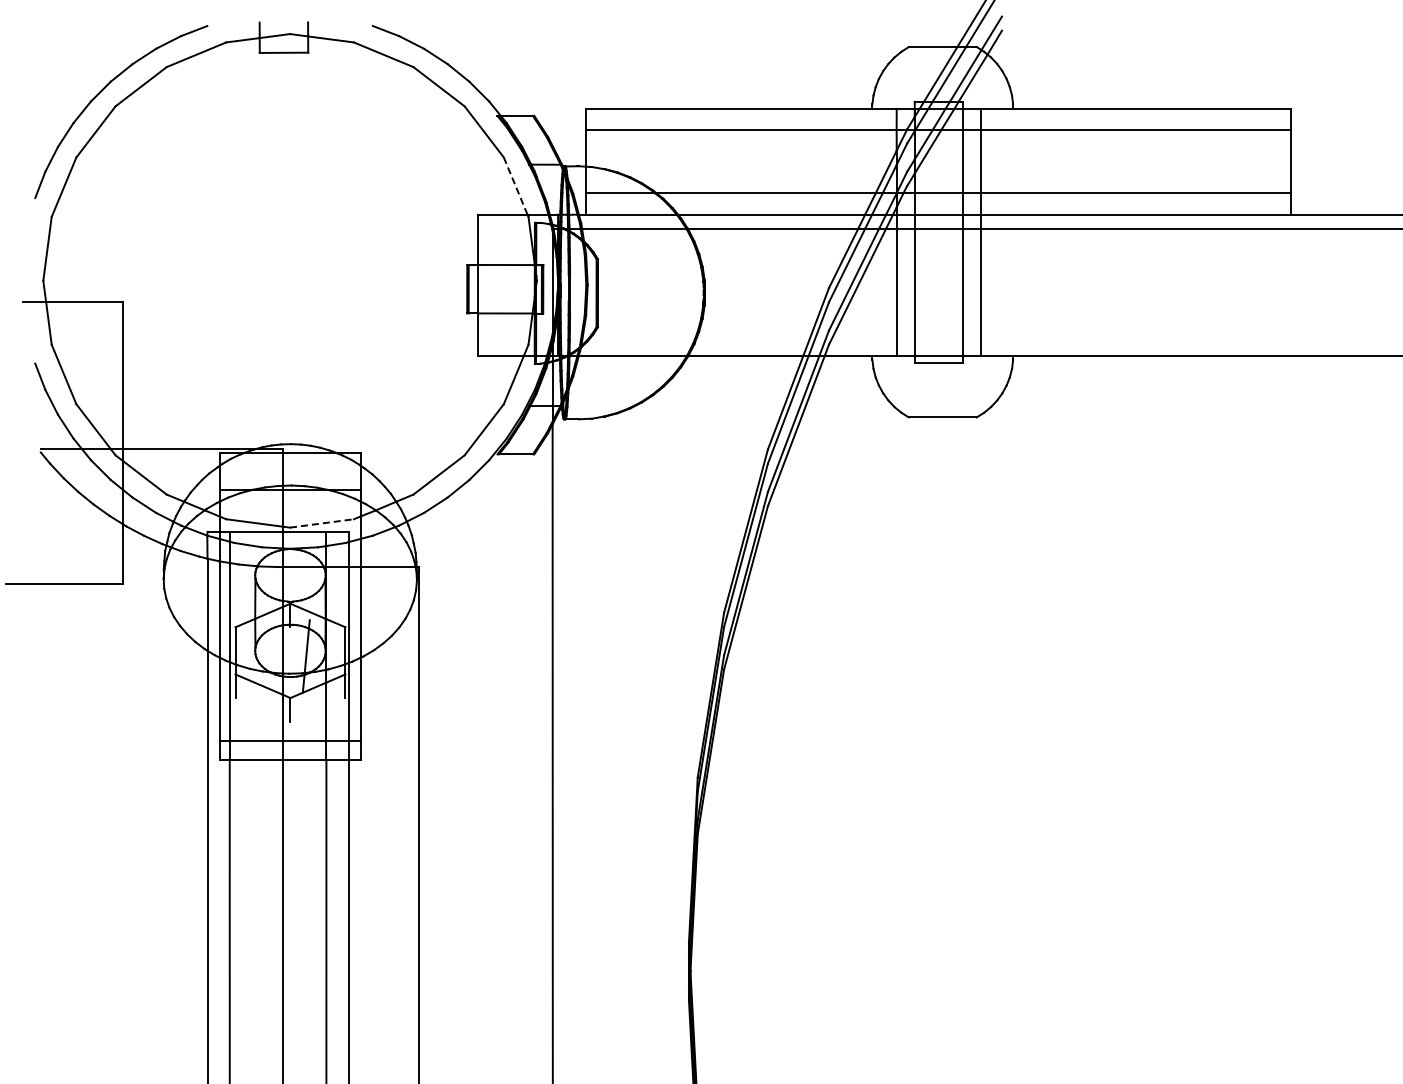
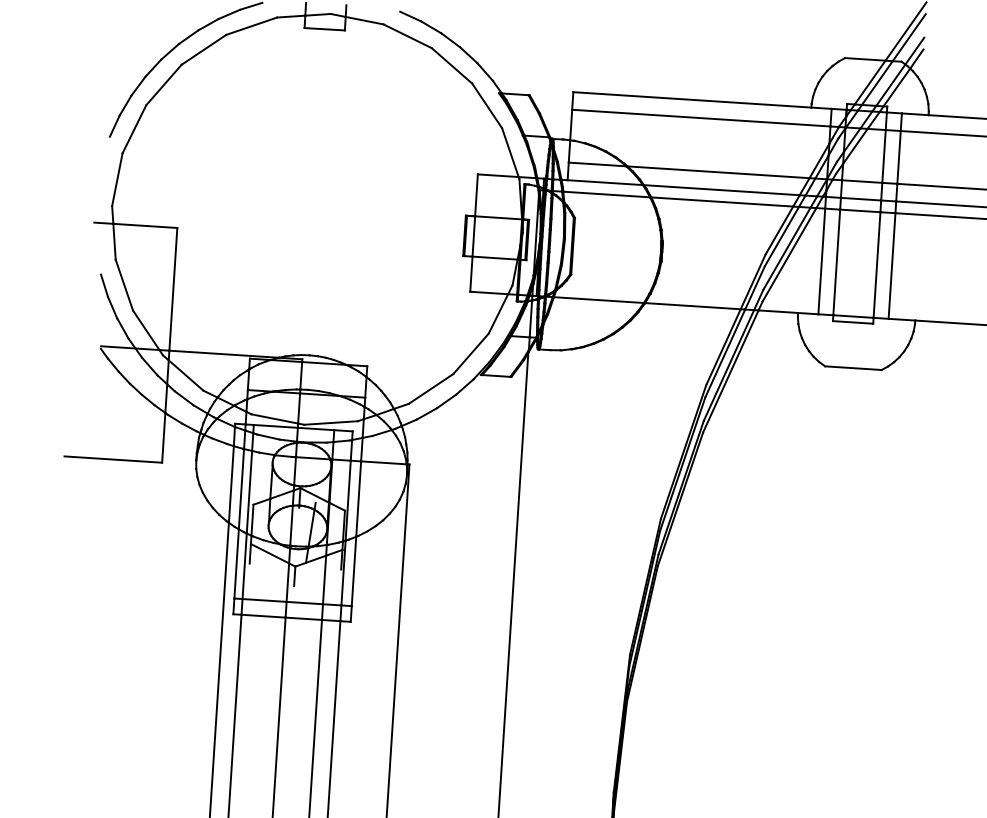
line: (515, 186) -> (510, 152), dashed -> solid
line: (322, 523) -> (331, 423), dashed -> solid

